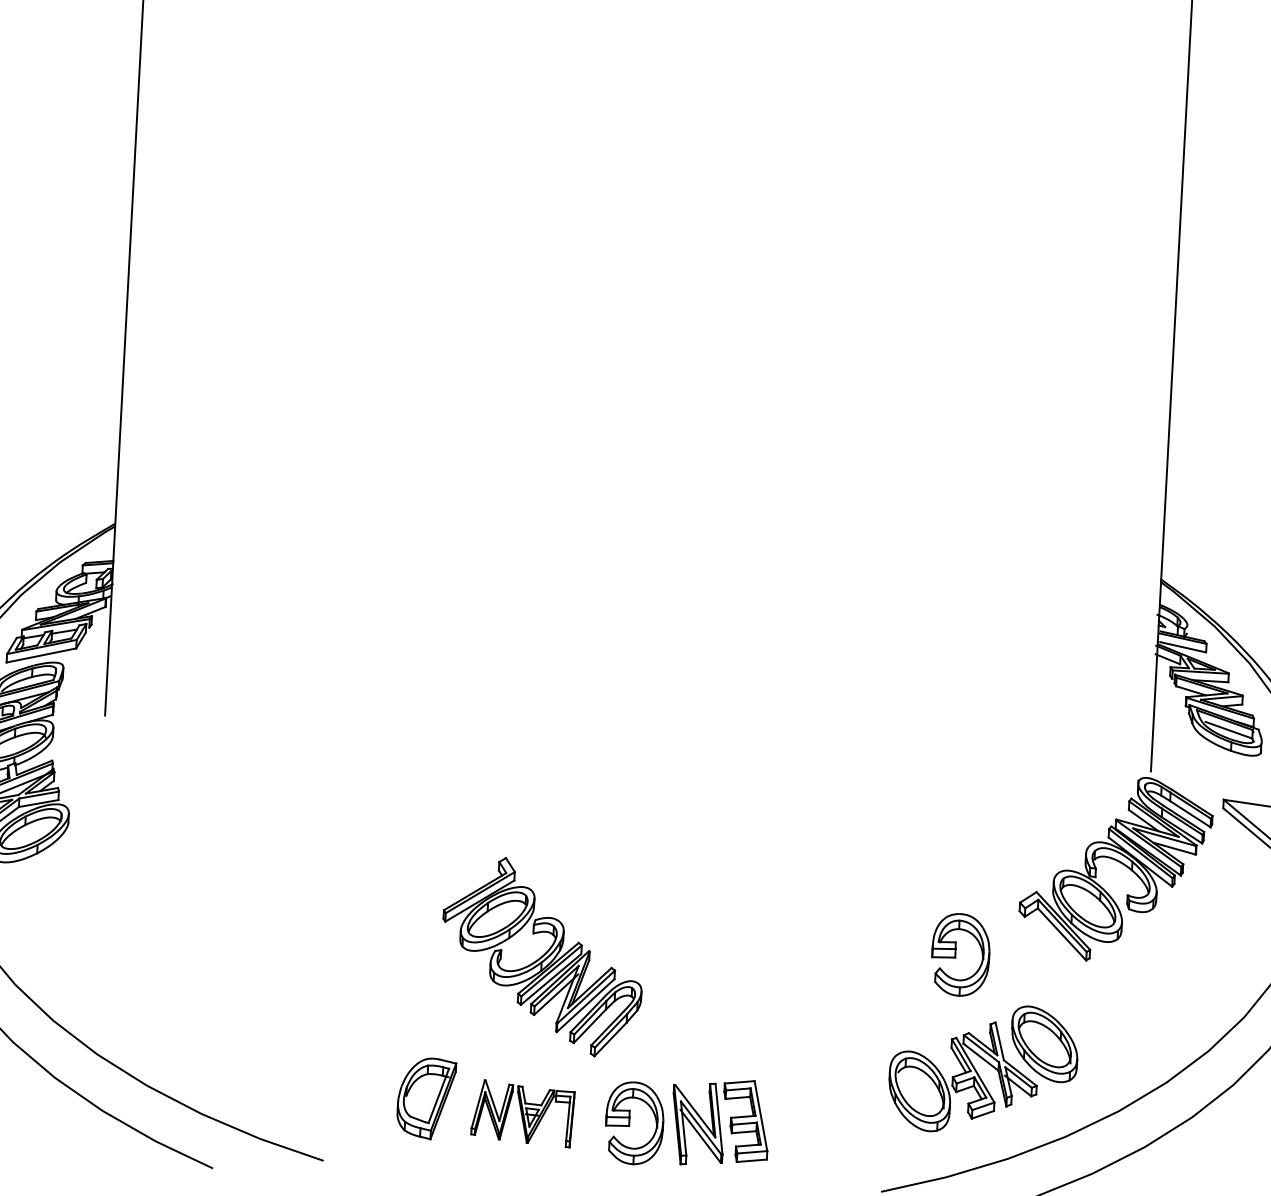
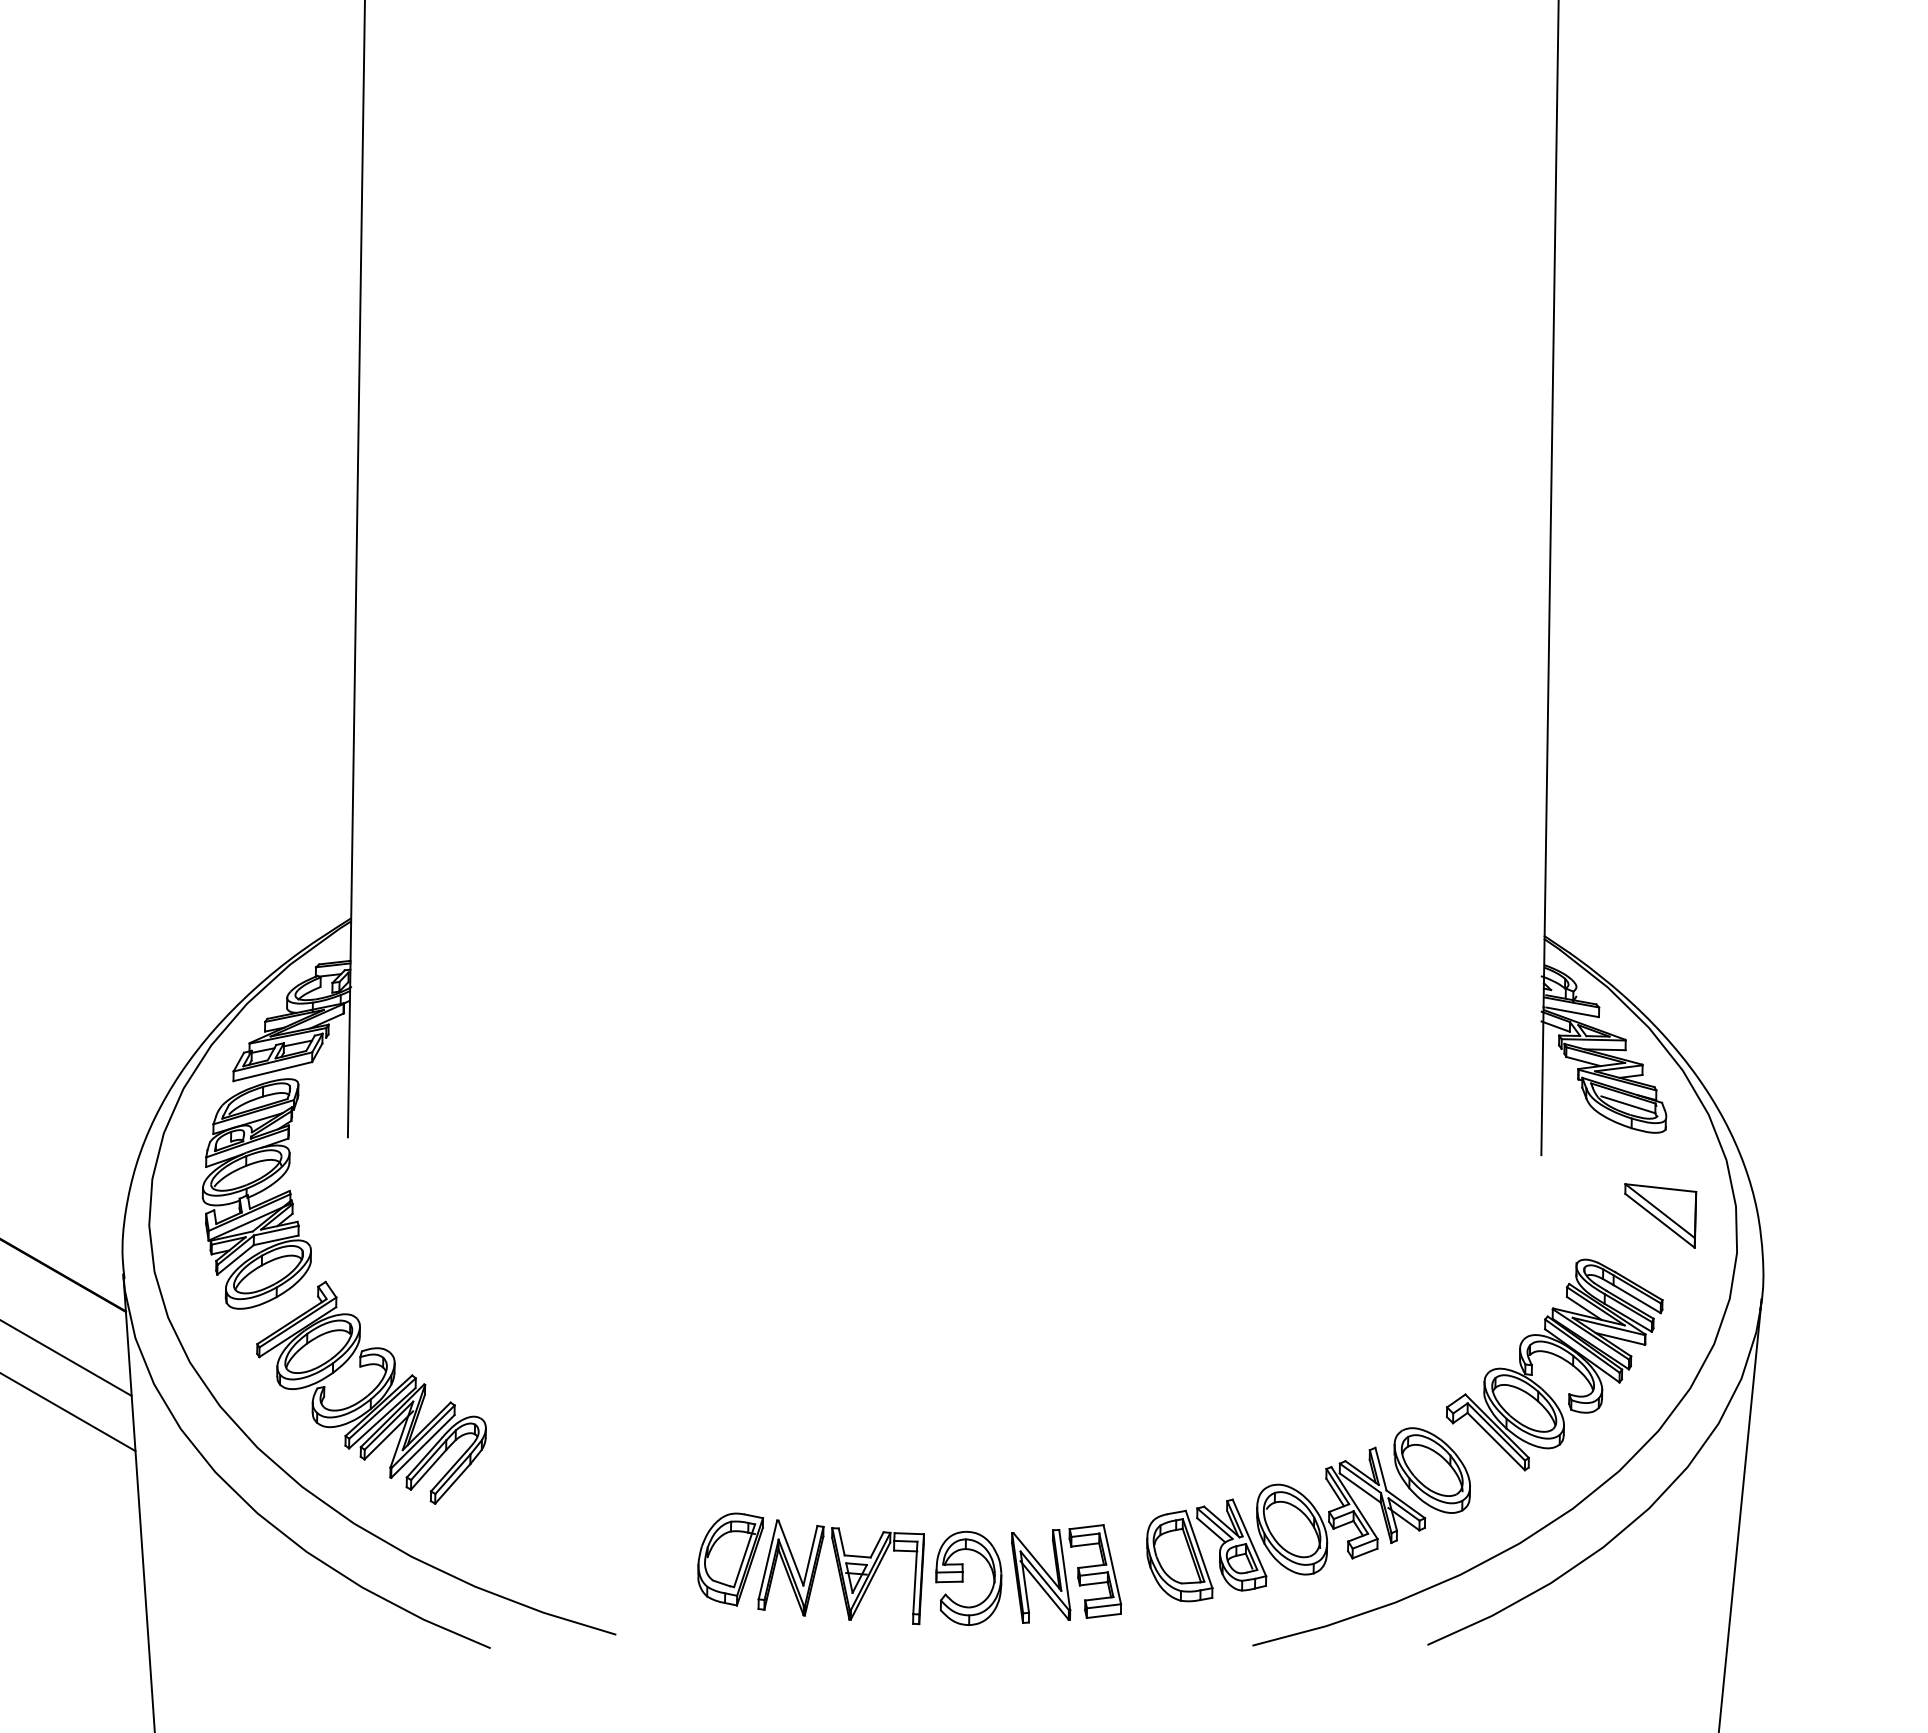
part: (1119, 862) -> (1558, 1357), moved
part: (960, 954) -> (1332, 1371), removed
part: (542, 956) -> (371, 1392), moved
part: (844, 1106) -> (1206, 1550), added
part: (522, 1113) -> (840, 1572), size x1.43

